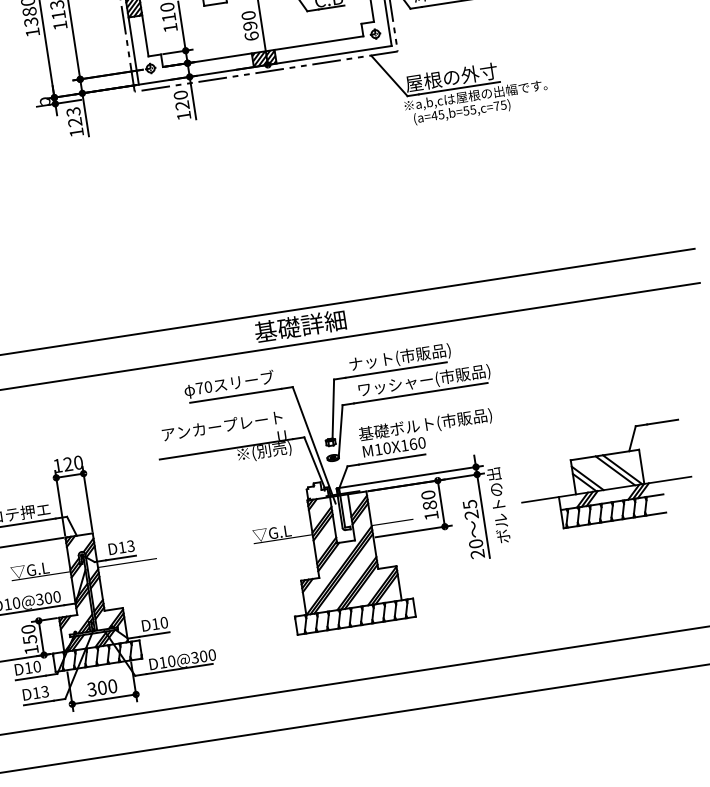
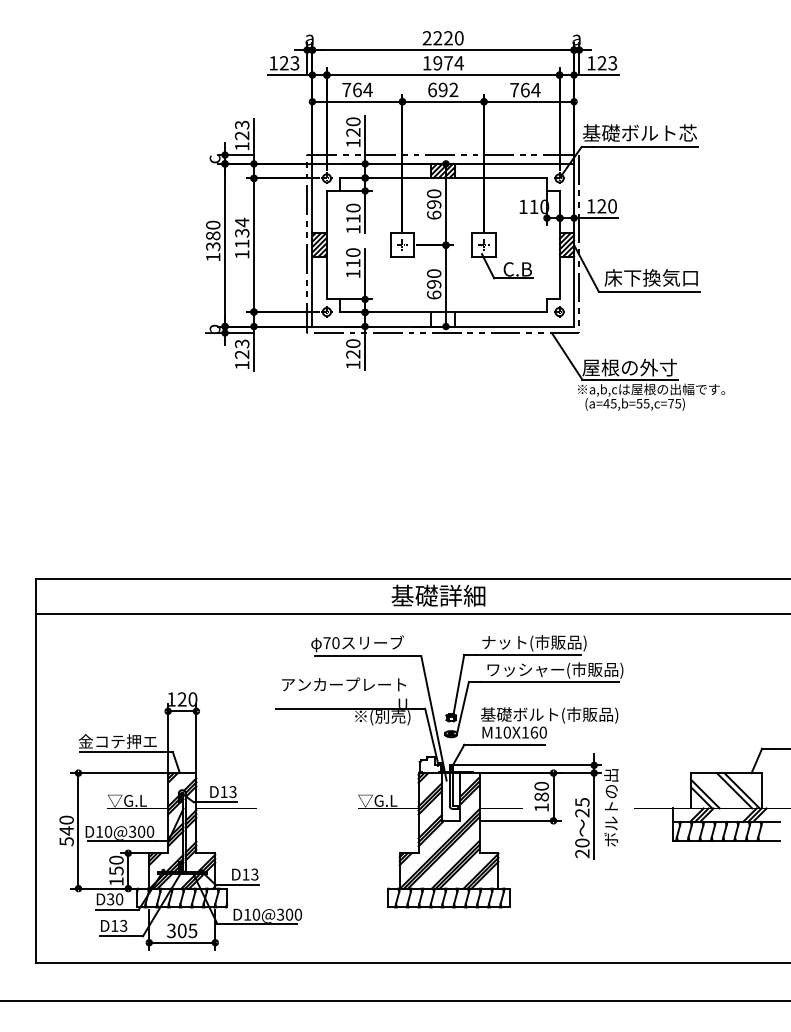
hatch: (264, 58) -> (443, 319), removed
text: (163, 622) -> (254, 874), D10 -> D13
text: (28, 668) -> (110, 899), D10 -> D30
text: (112, 686) -> (192, 930), 300 -> 305

